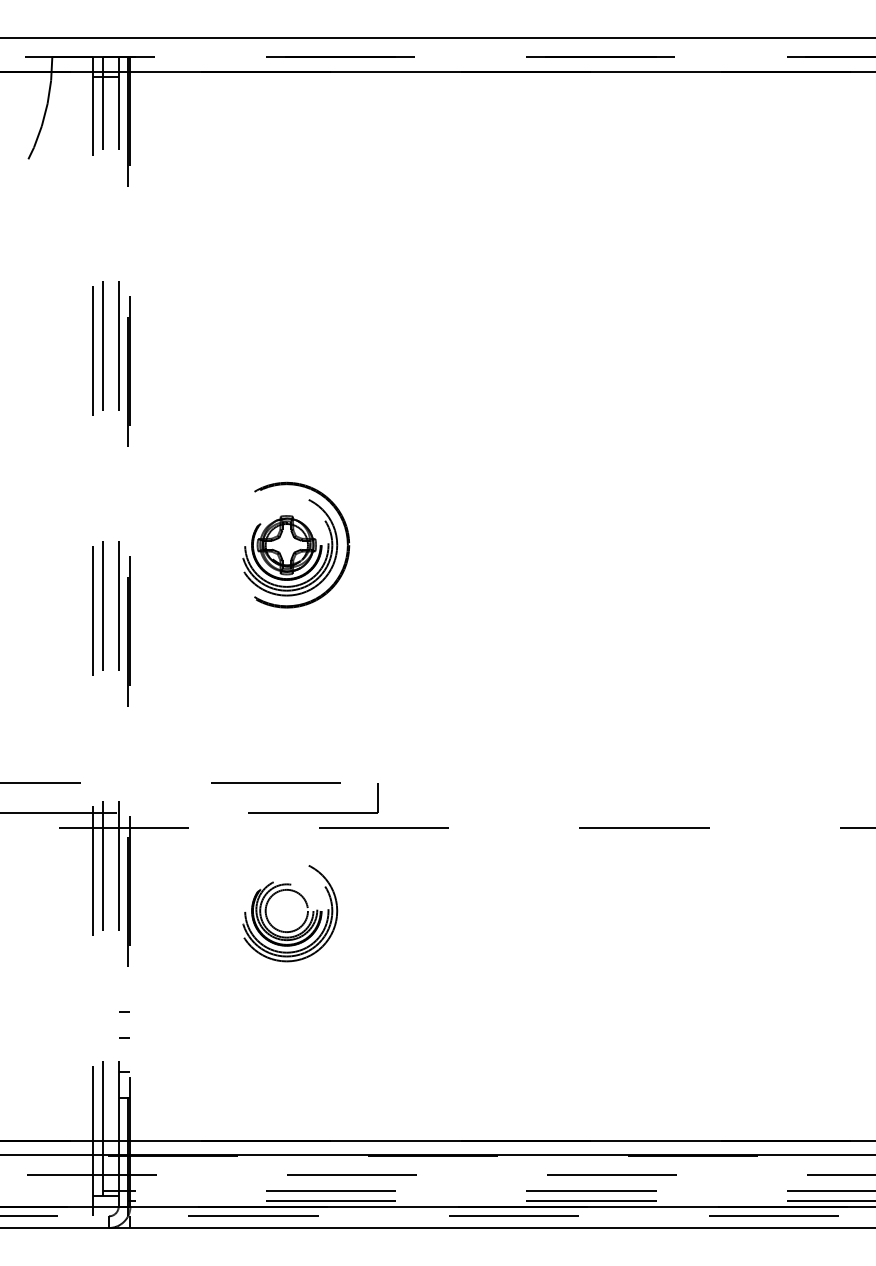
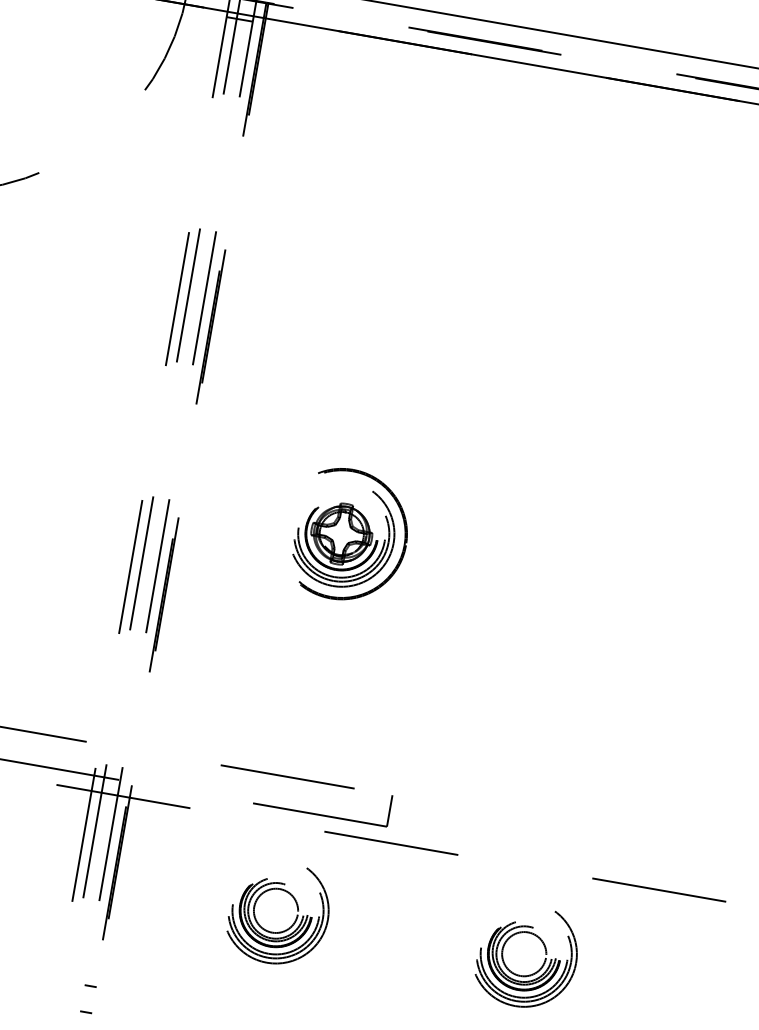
part: (542, 924) -> (536, 970), added

